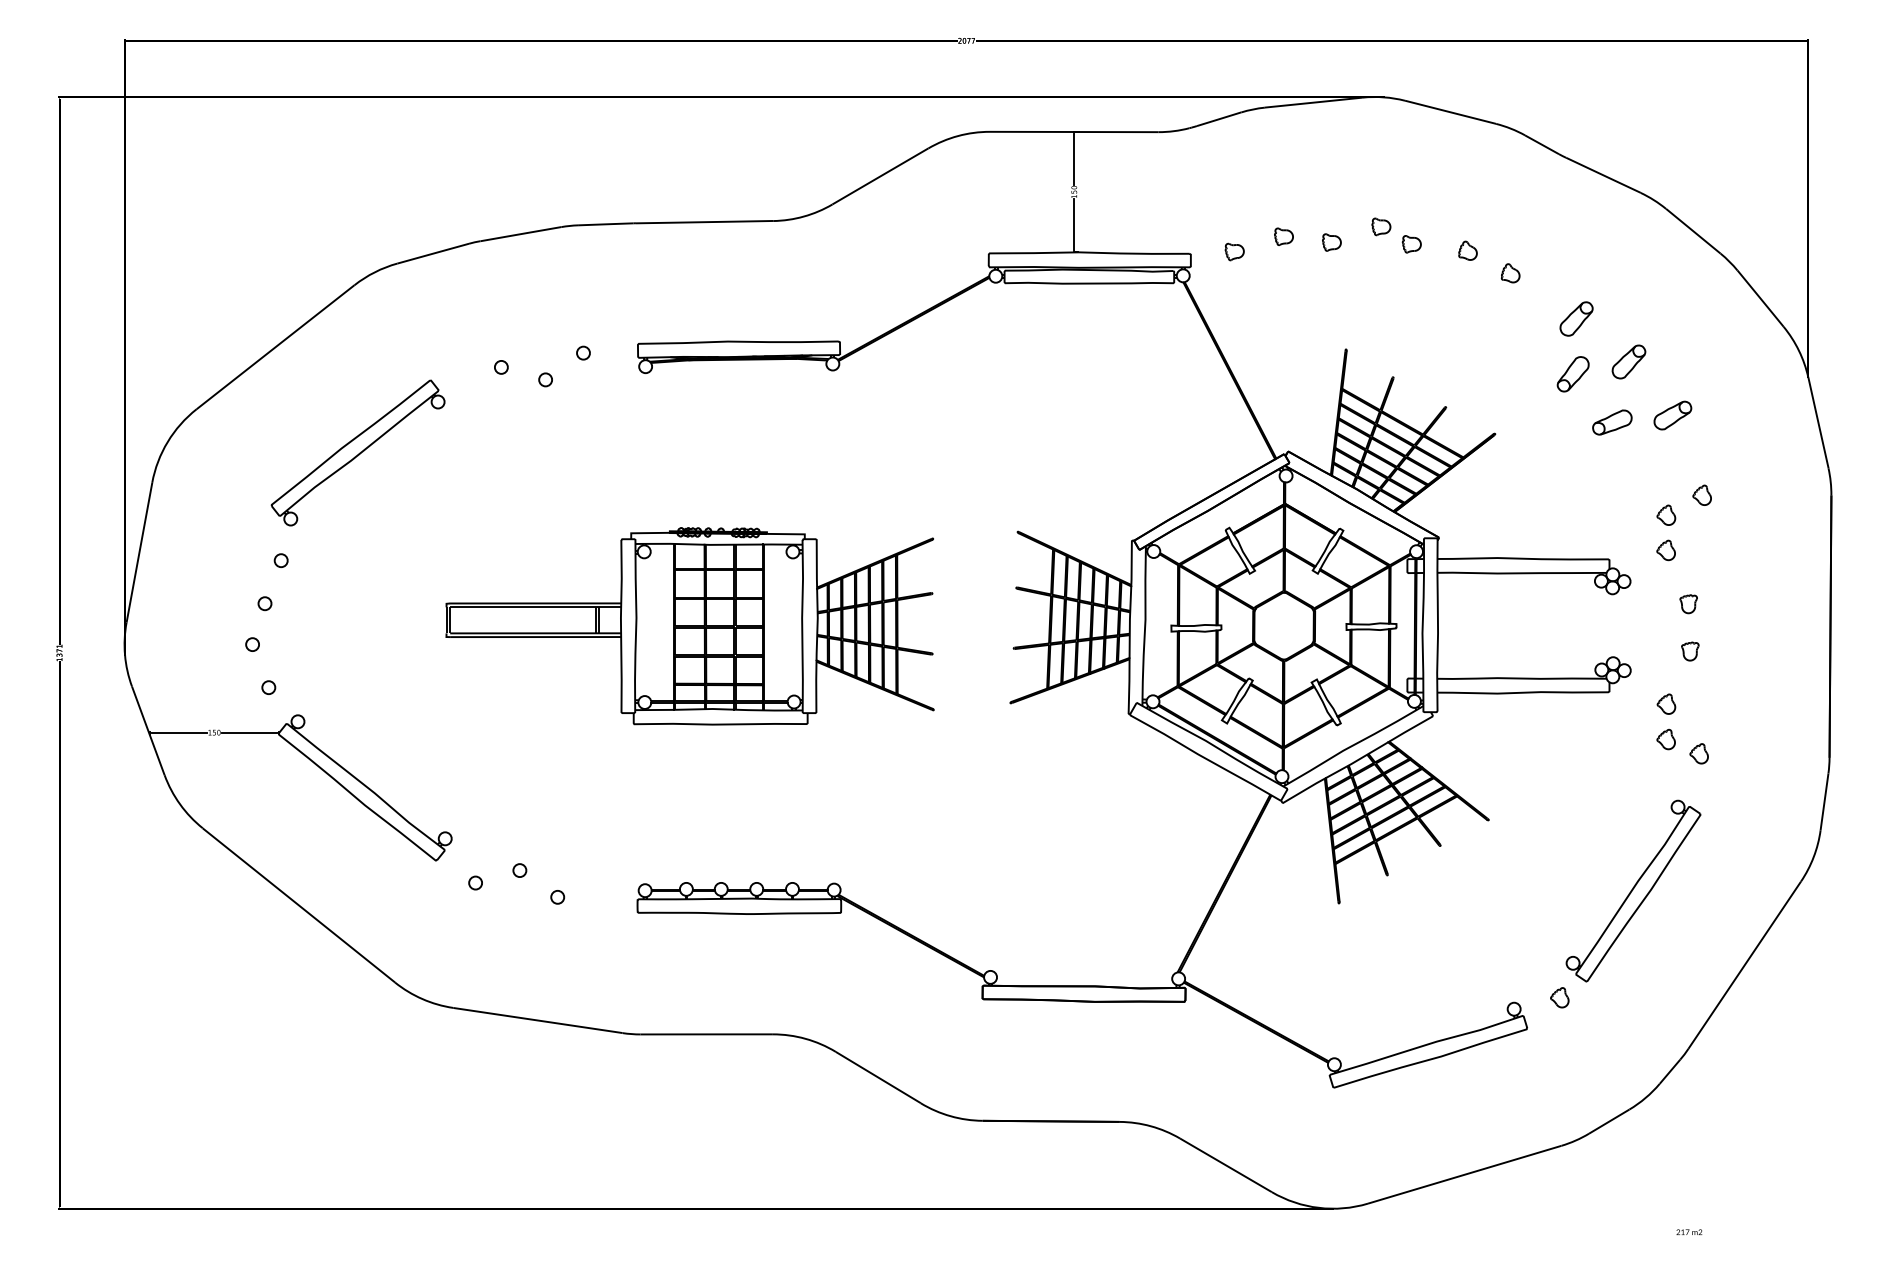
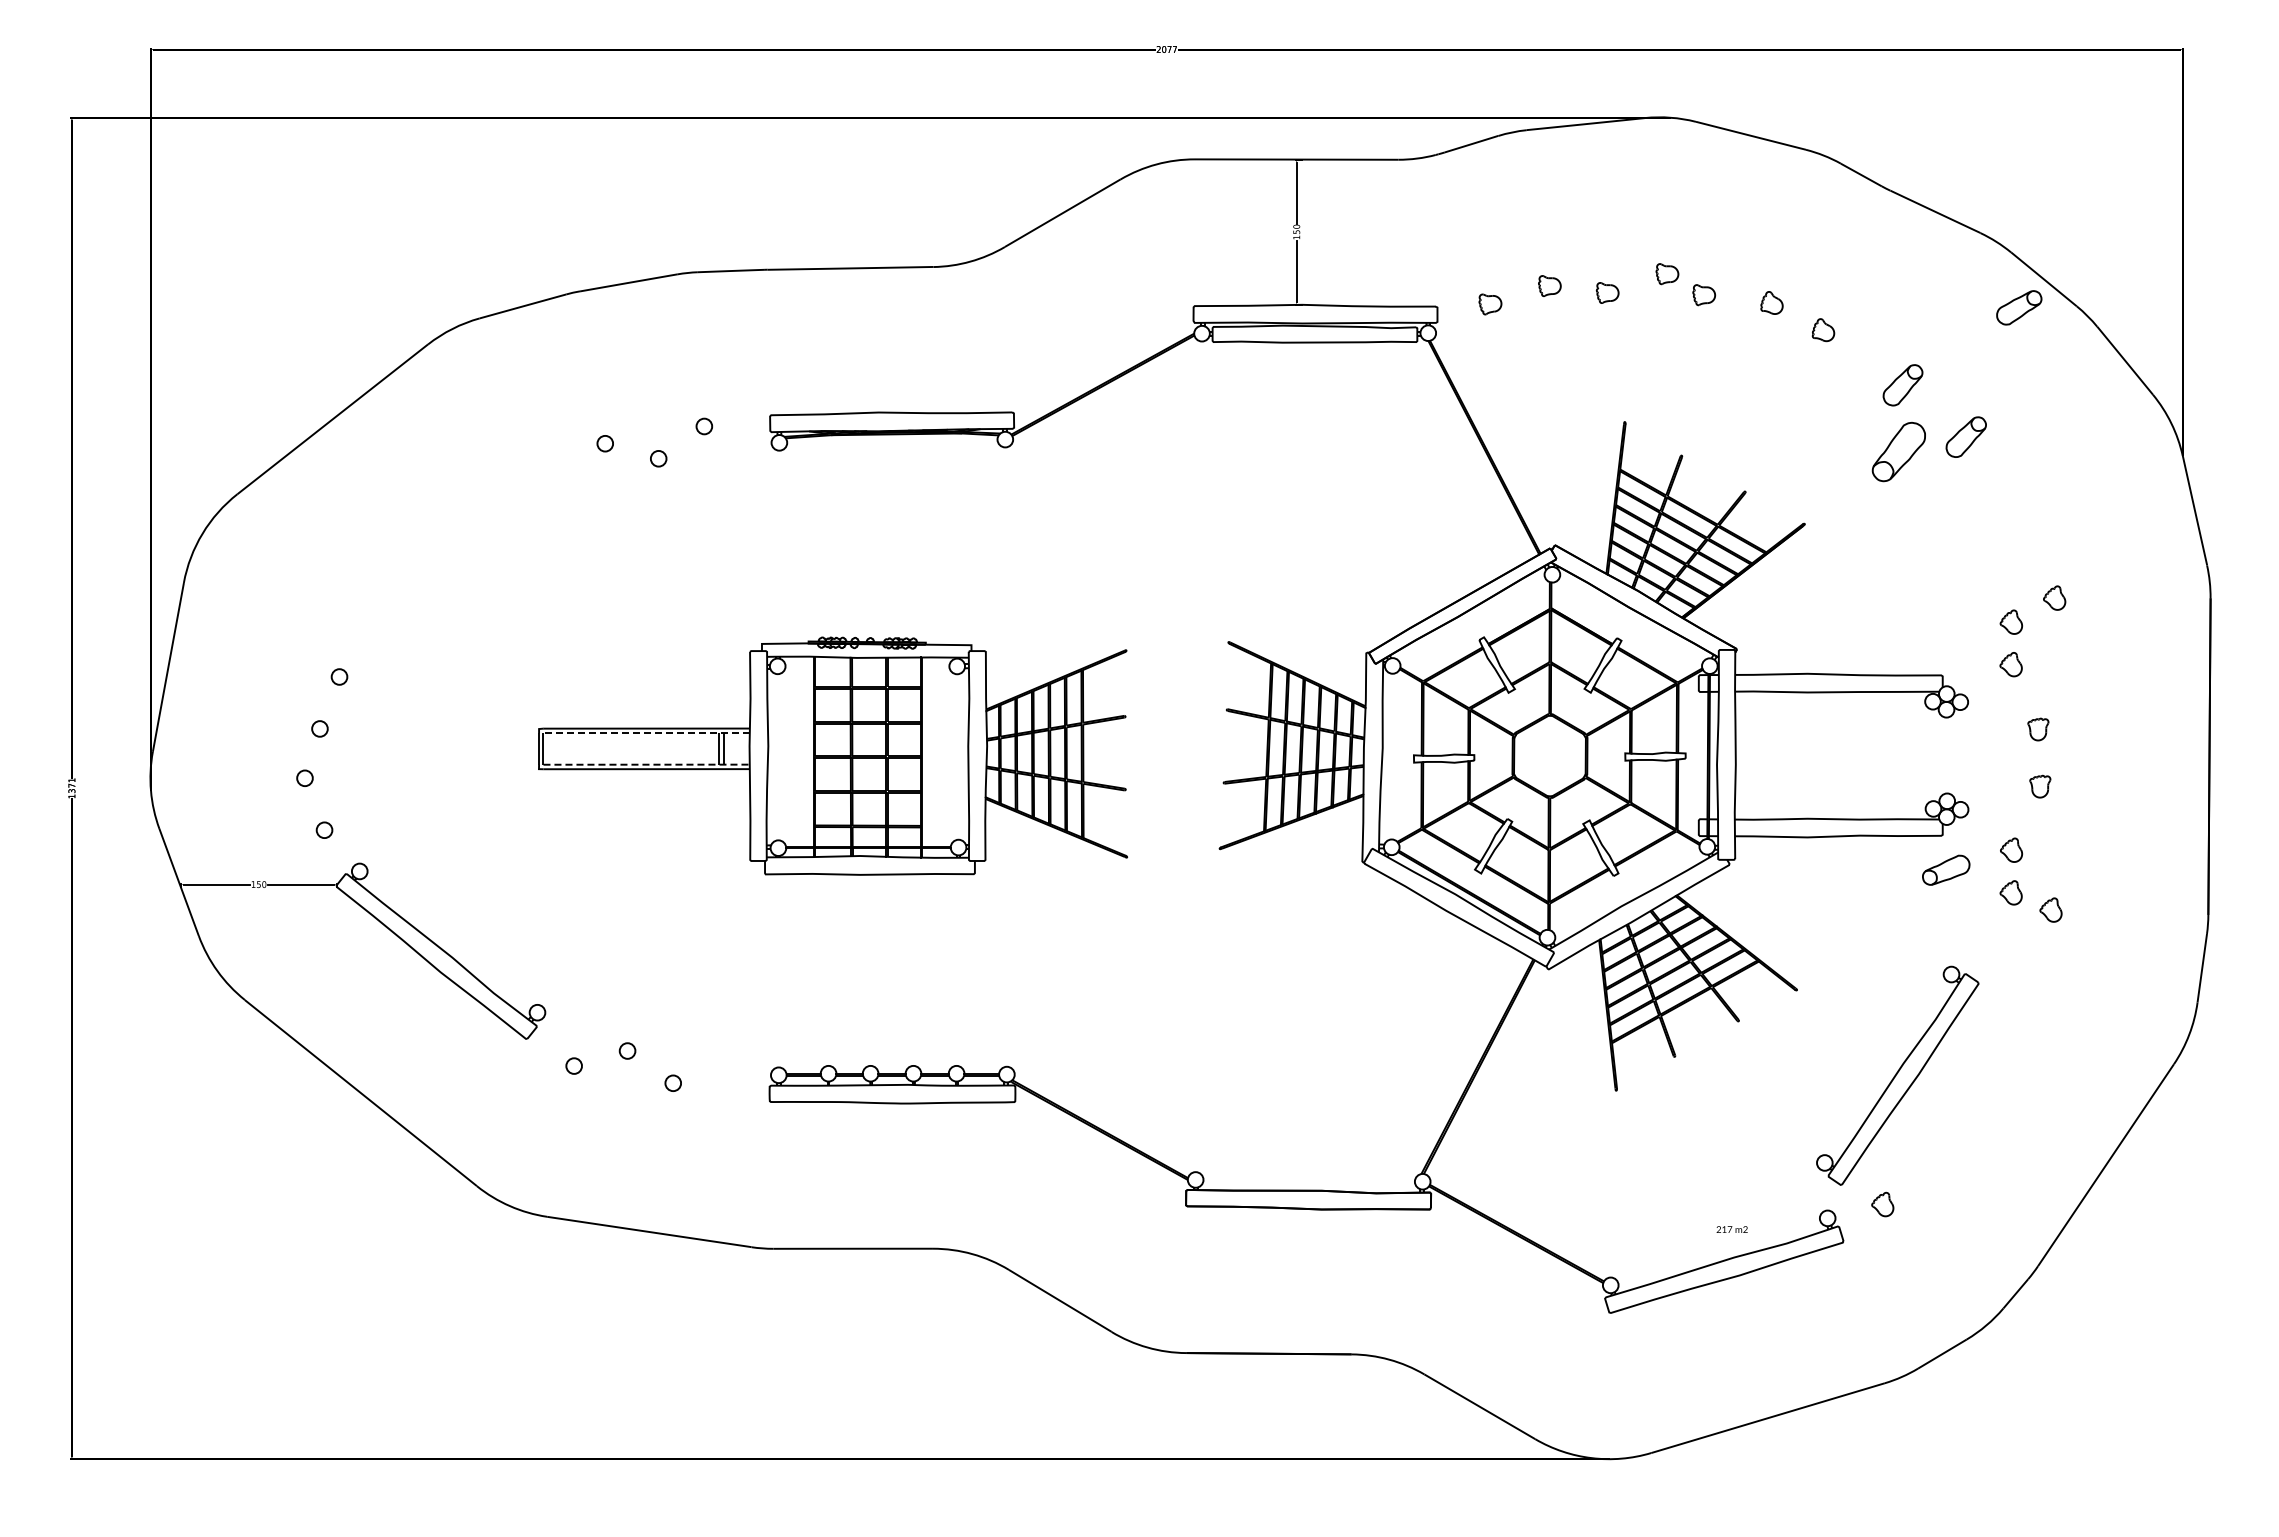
part: (1572, 373) -> (1898, 451), size x1.4
part: (1673, 415) -> (2019, 307), moved
part: (1612, 421) -> (1946, 869), moved
part: (358, 452) -> (432, 546), removed
line: (535, 607) -> (646, 733), solid -> dashed
line: (536, 633) -> (647, 764), solid -> dashed
part: (1633, 890) -> (1897, 1075), moved
text: (1688, 1232) -> (1731, 1229), moved

